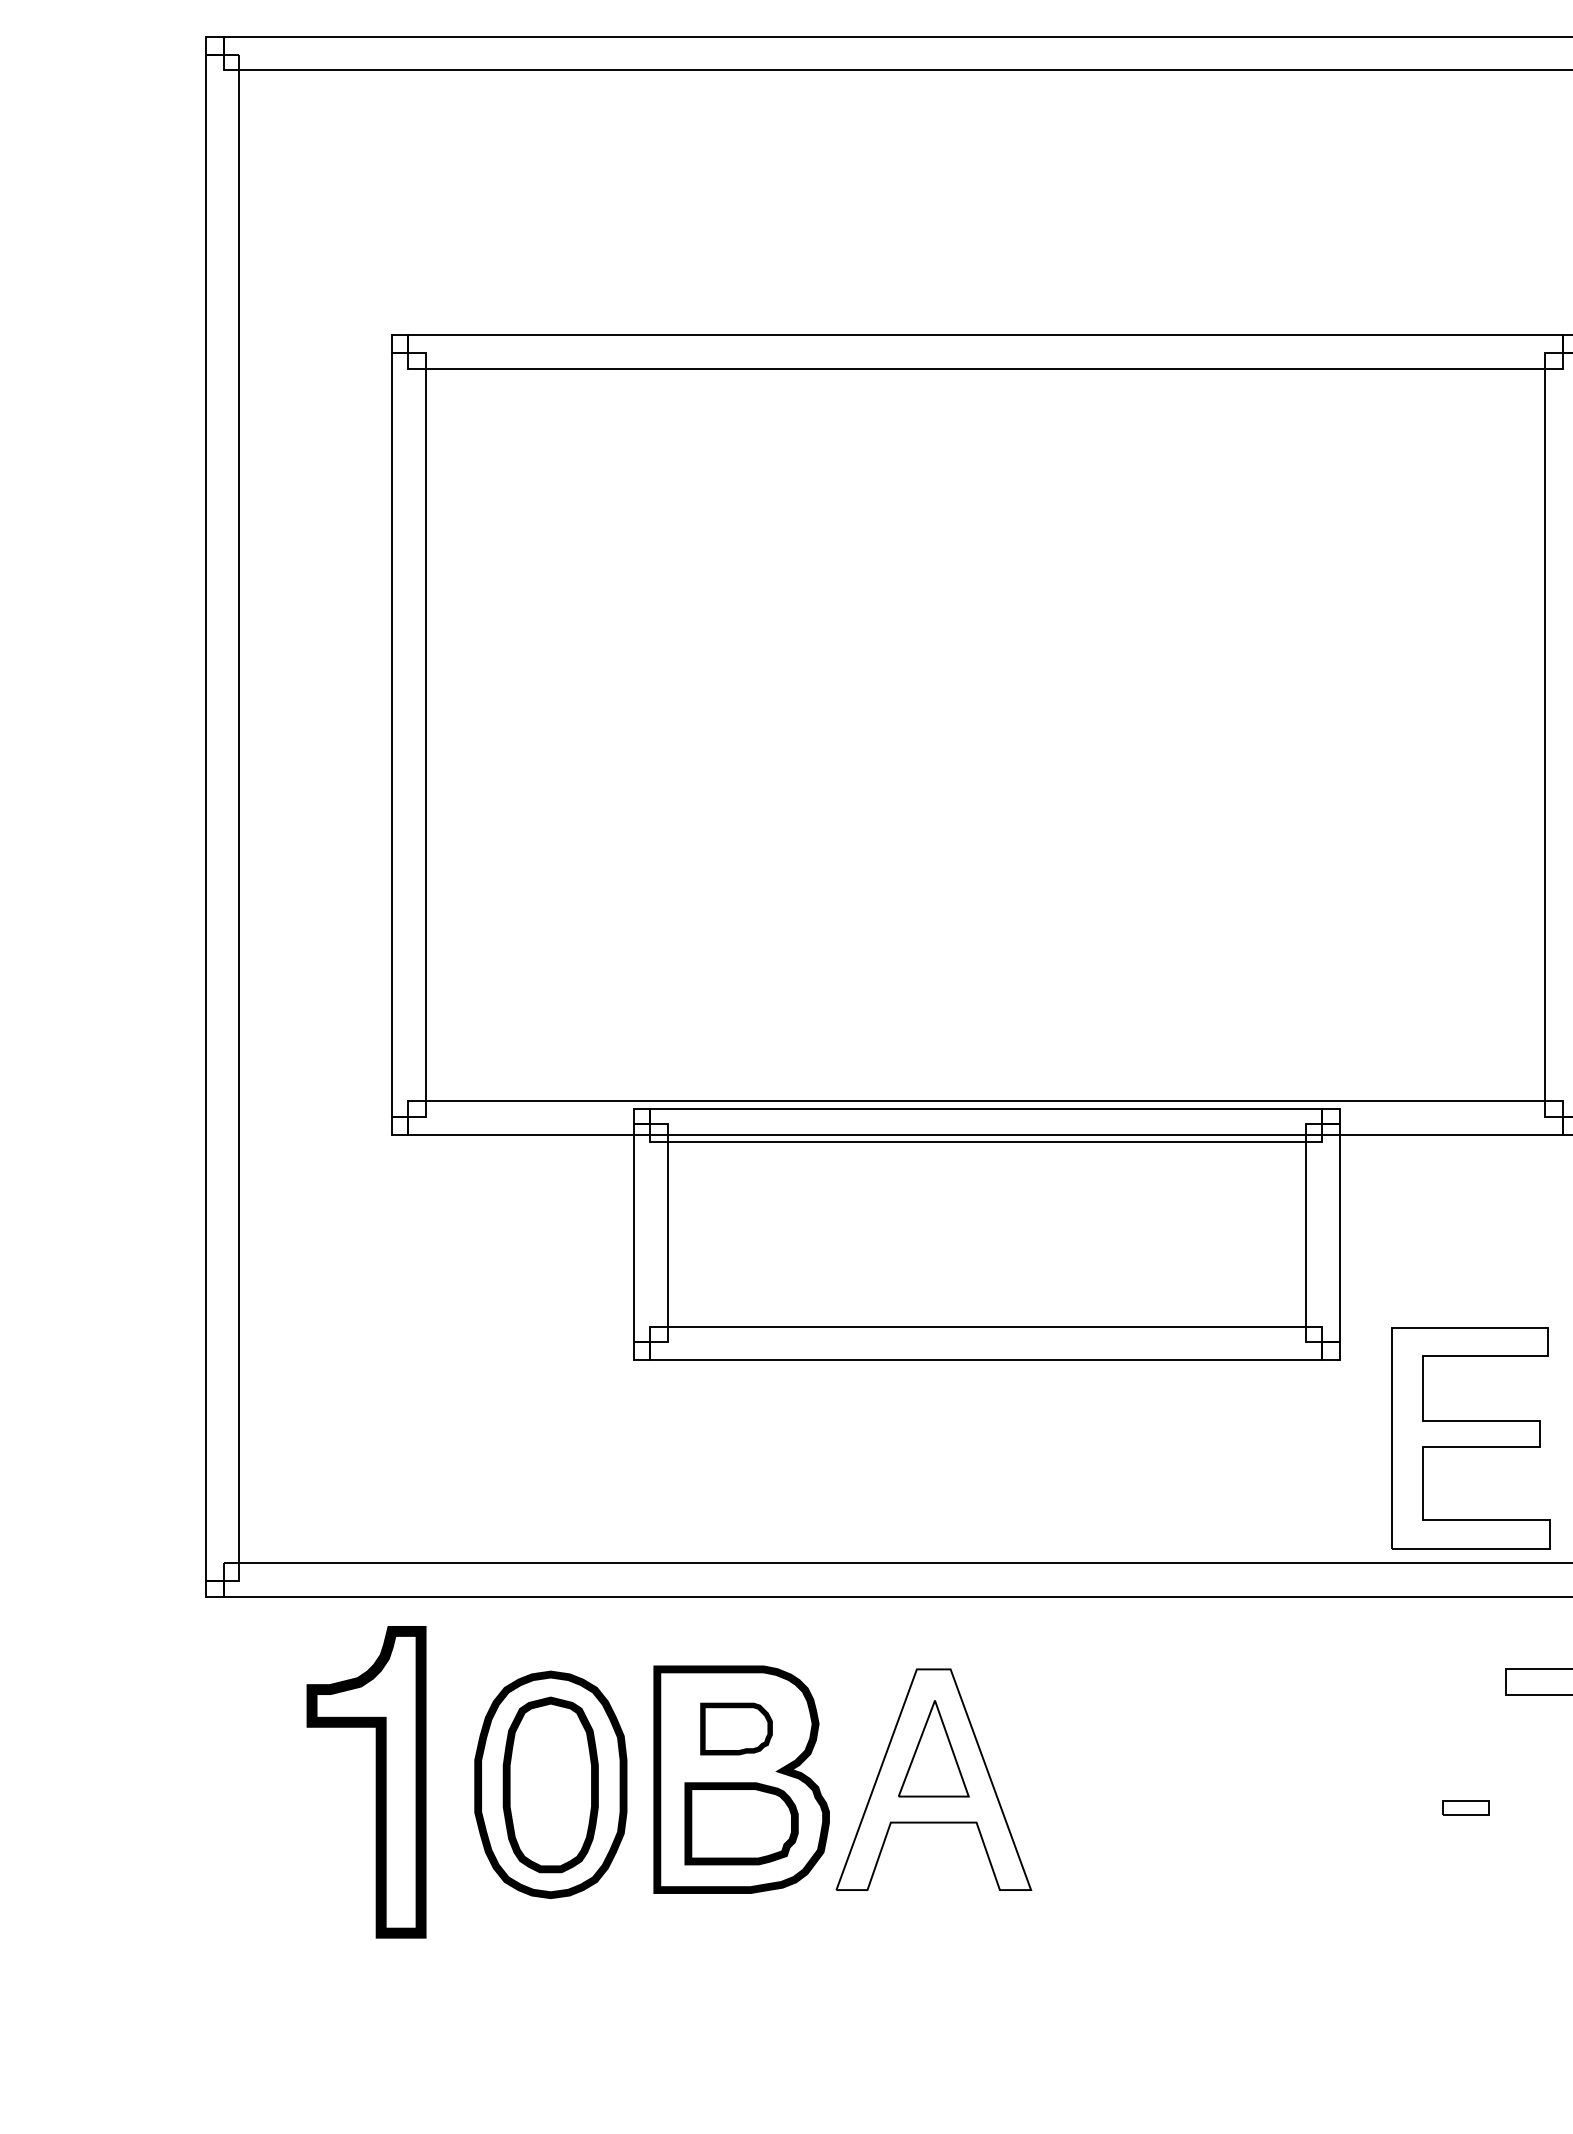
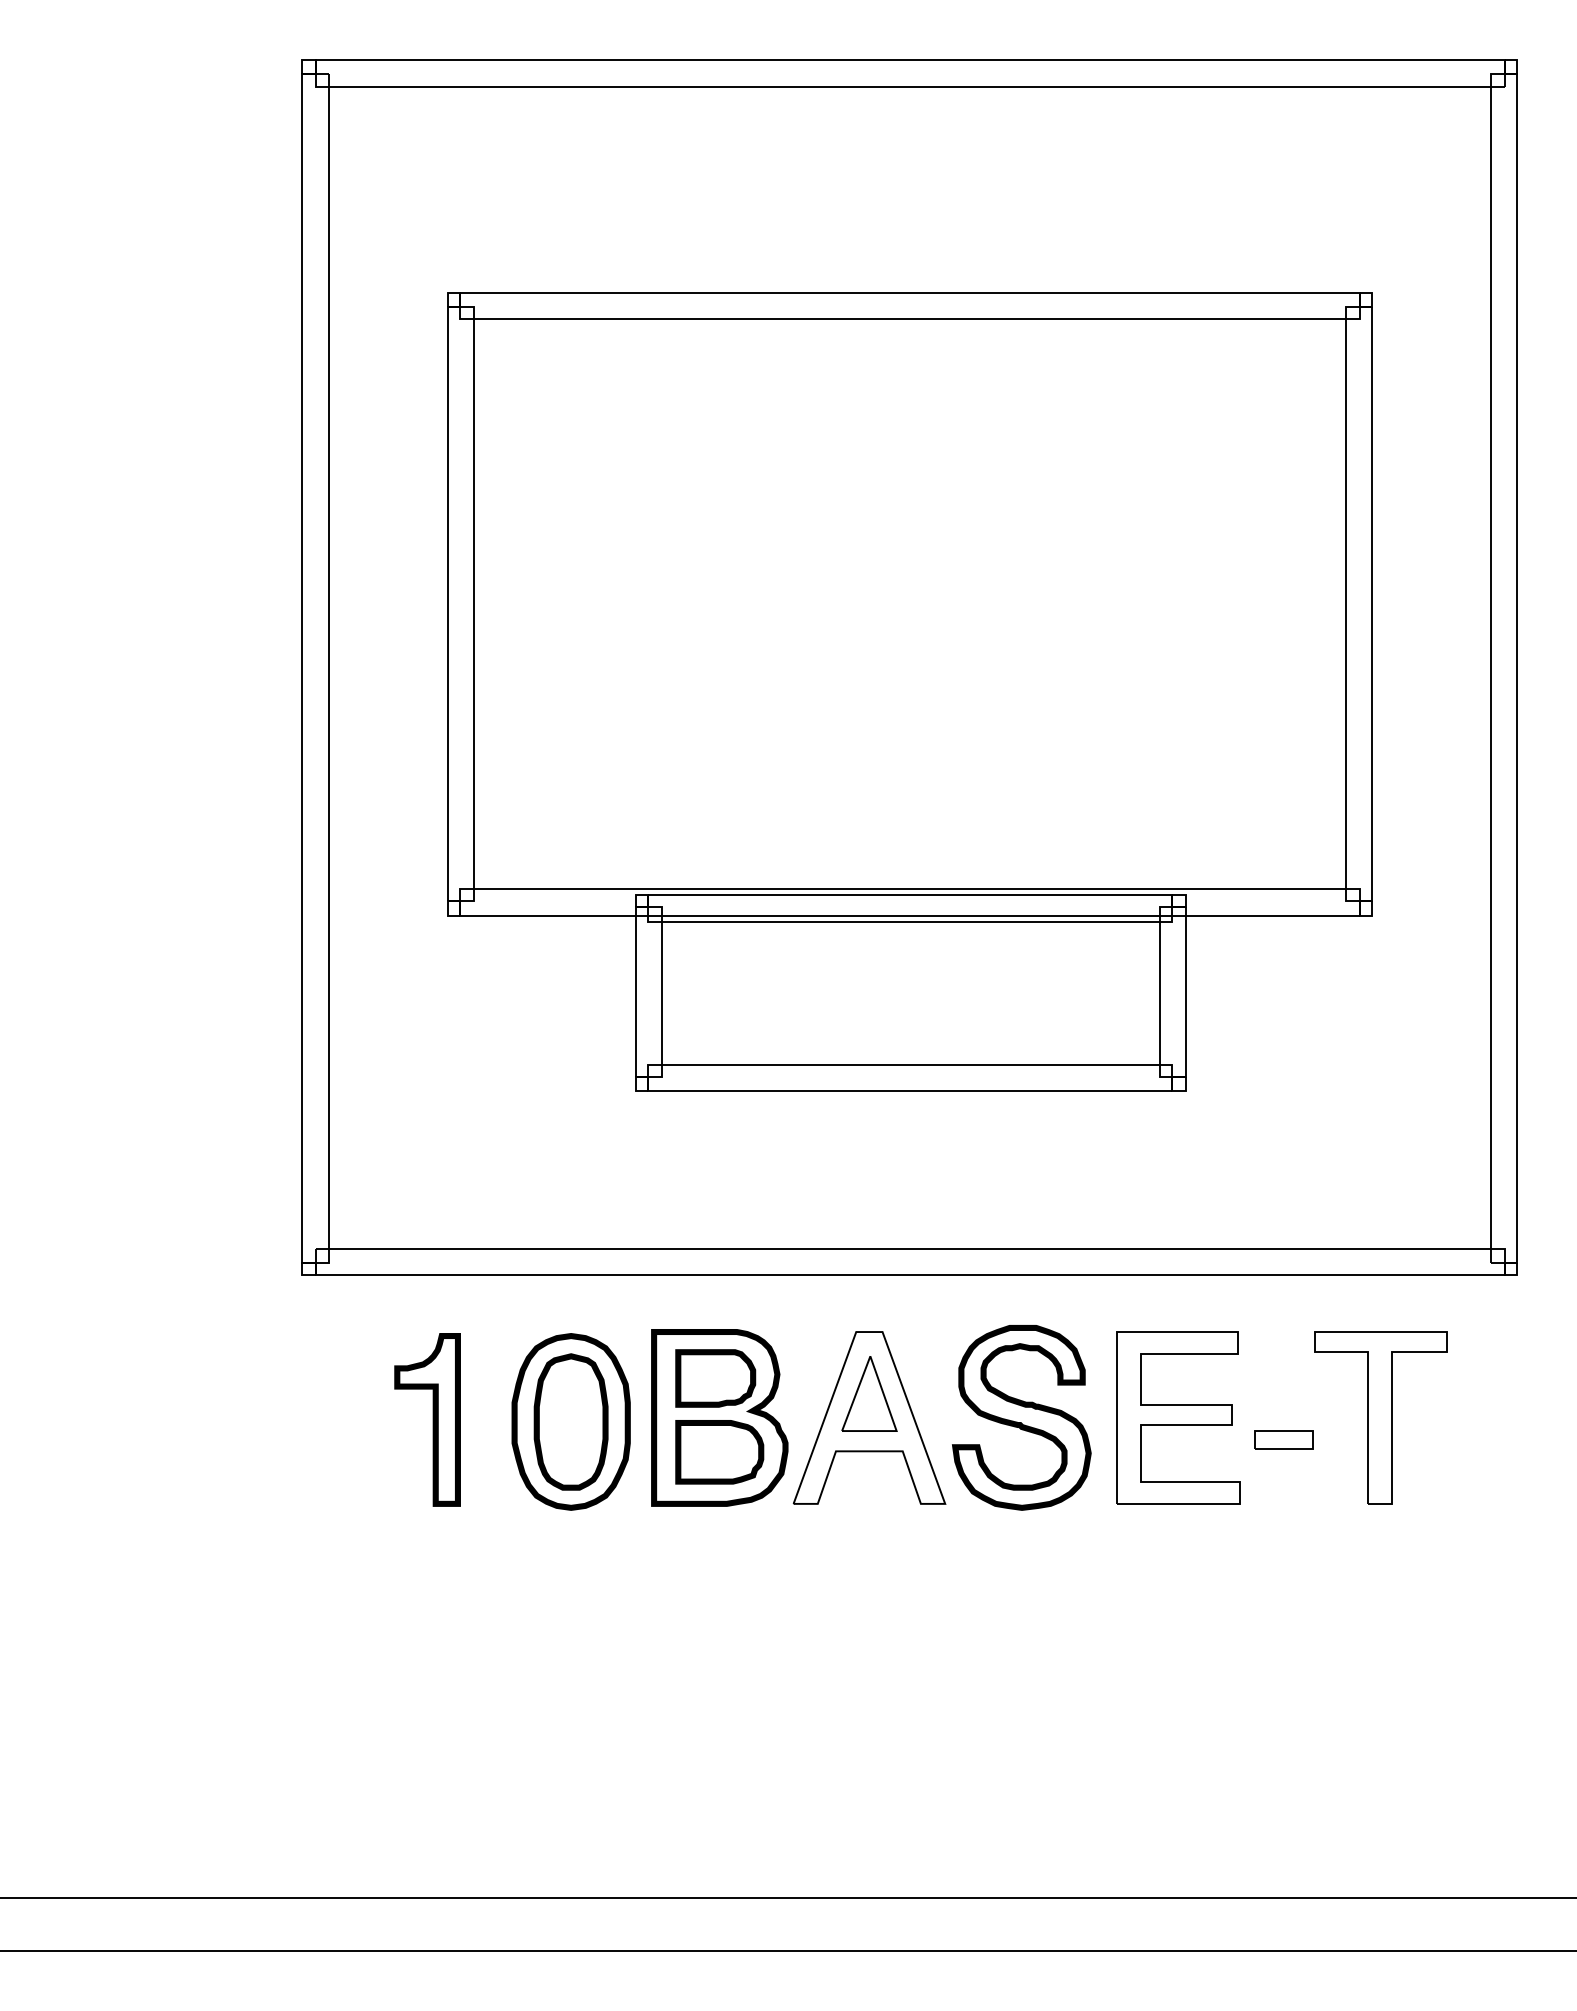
part: (1470, 1437) -> (1178, 1417), moved
part: (736, 1729) -> (715, 1378), size x1.43
part: (1129, 1779) -> (1021, 1417), added
part: (366, 1781) -> (427, 1419), size x0.71
part: (1465, 1807) -> (1283, 1439), size x1.67

